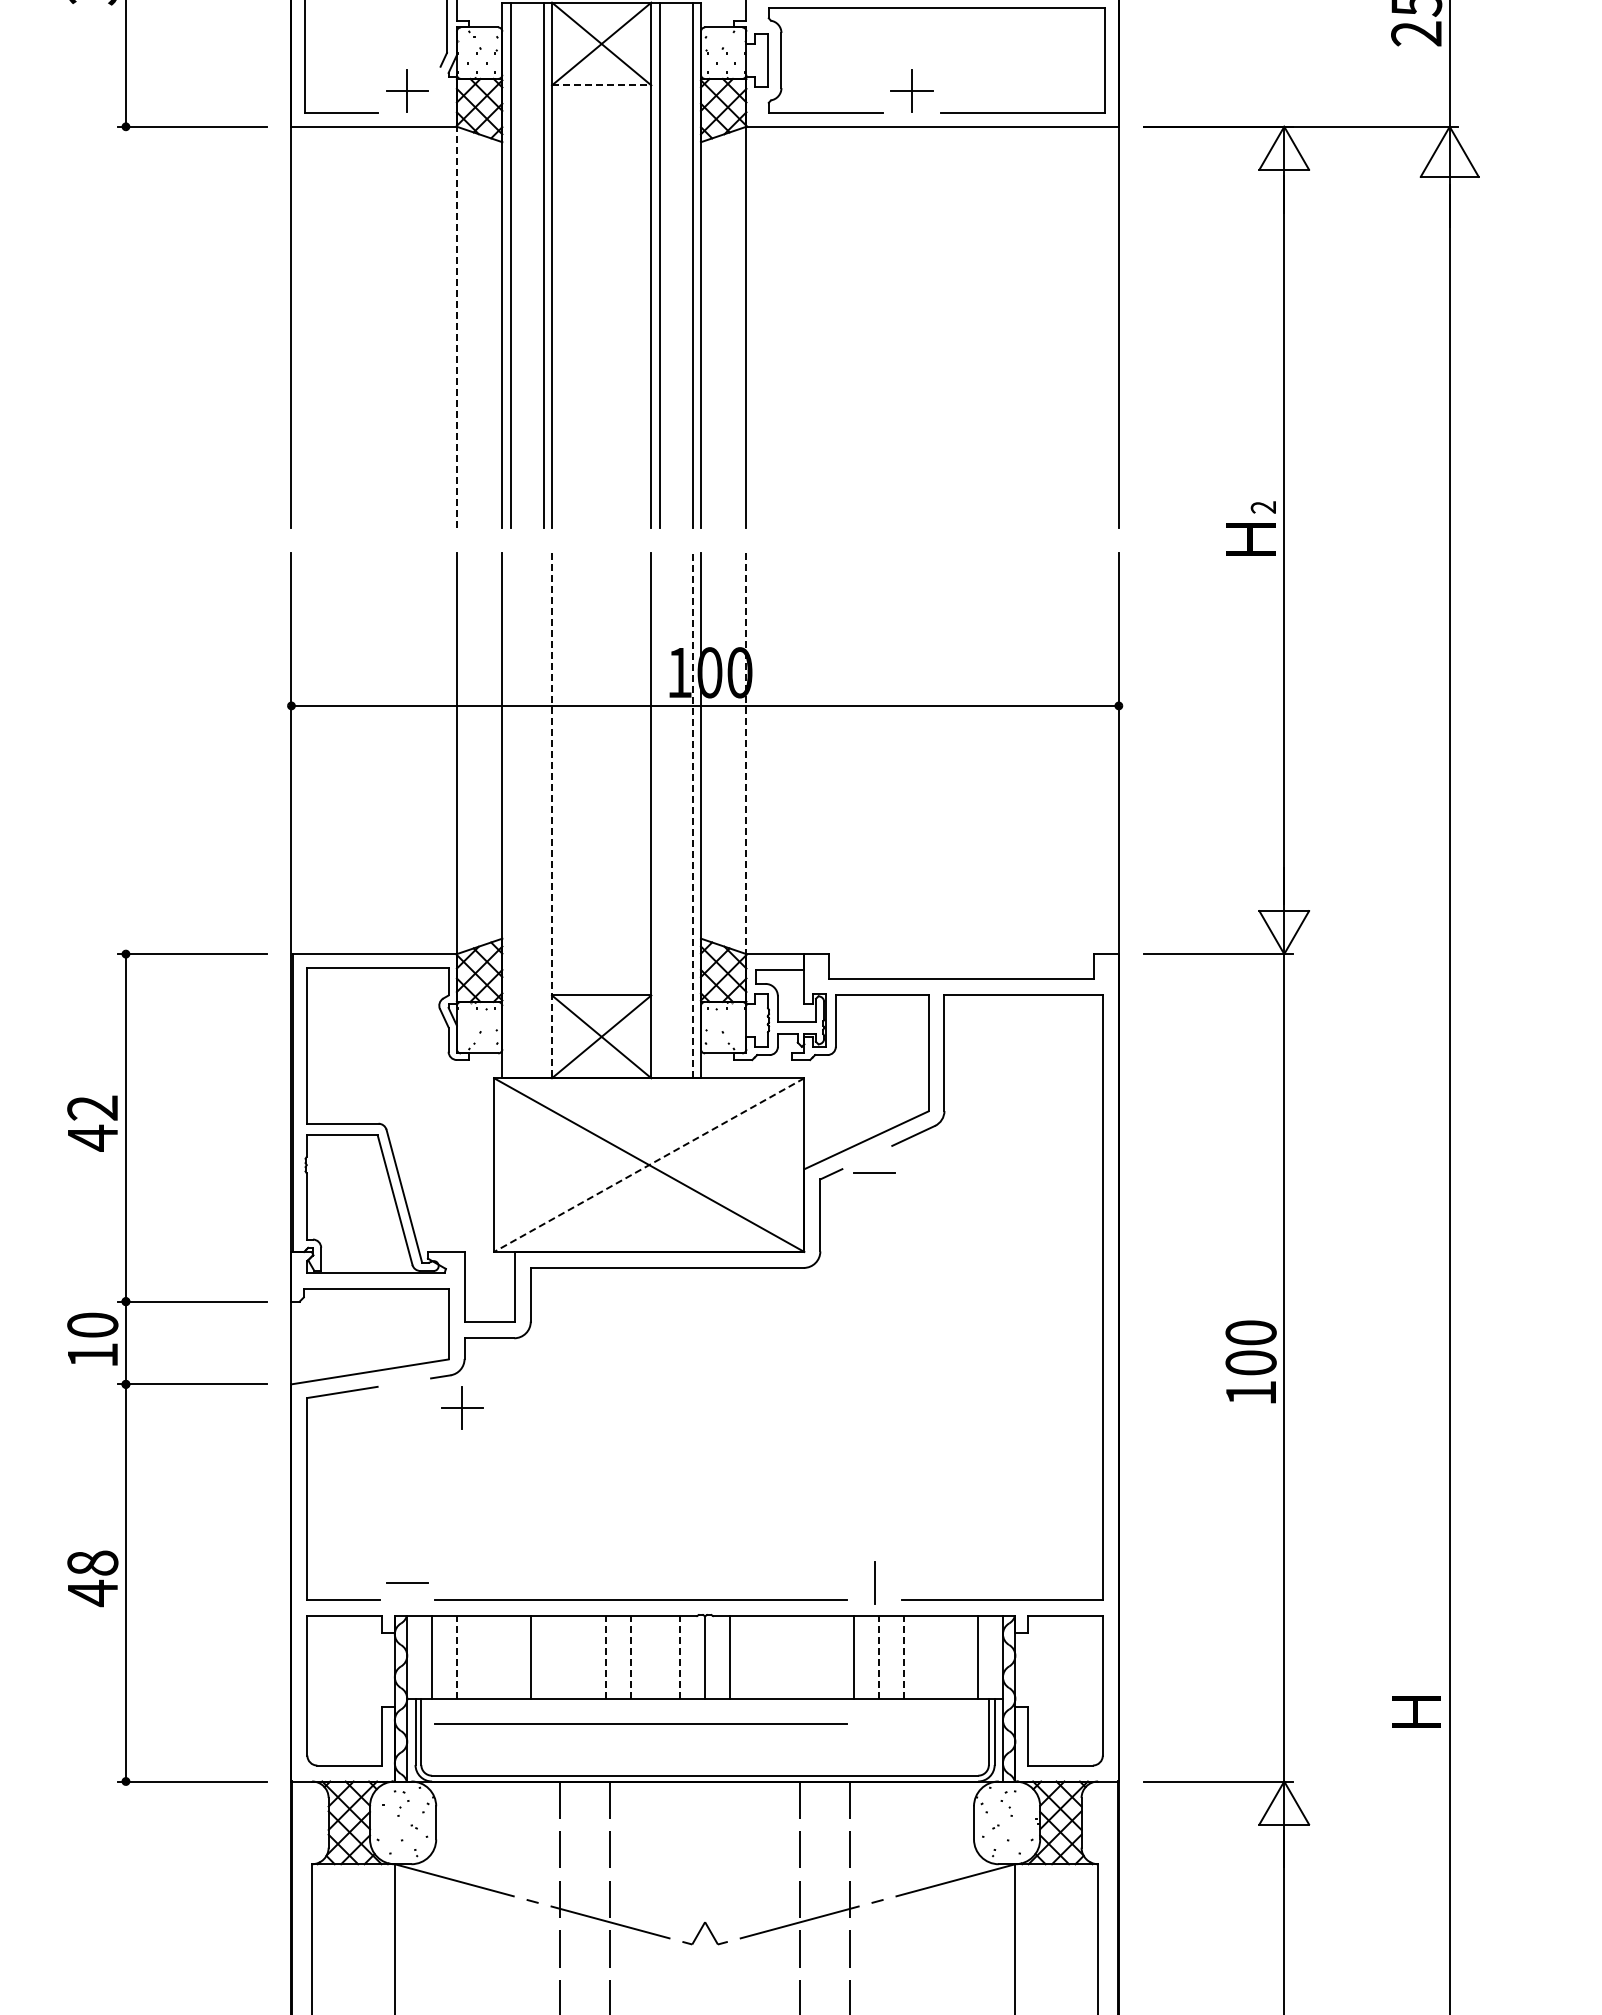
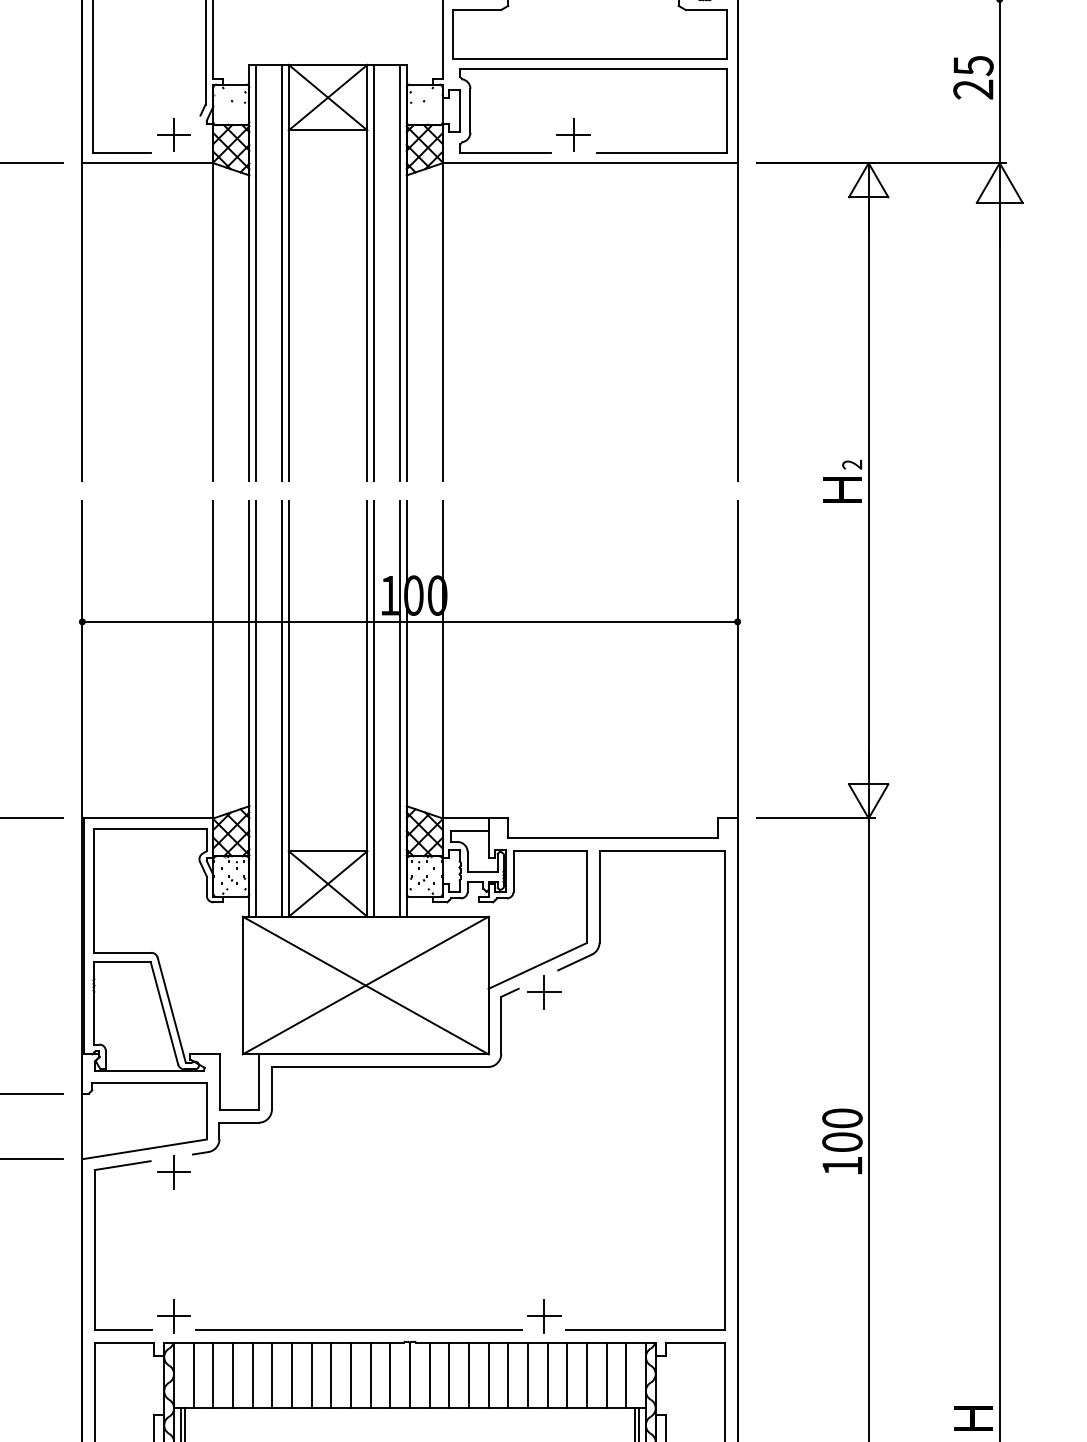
line: (601, 85) -> (327, 130), dashed -> solid
line: (456, 327) -> (213, 322), dashed -> solid
line: (746, 754) -> (442, 660), dashed -> solid
line: (510, 815) -> (255, 708), added
line: (543, 815) -> (281, 708), added
line: (552, 815) -> (289, 708), dashed -> solid
line: (659, 815) -> (373, 708), added
line: (692, 815) -> (399, 708), dashed -> solid
line: (649, 1165) -> (365, 985), dashed -> solid
line: (874, 1173) -> (544, 992), added
part: (462, 1407) -> (174, 1171), moved
line: (407, 1582) -> (174, 1316), added
line: (874, 1582) -> (544, 1316), added
line: (456, 1656) -> (213, 1374), dashed -> solid
line: (605, 1656) -> (331, 1374), dashed -> solid
line: (630, 1656) -> (350, 1374), dashed -> solid
line: (680, 1656) -> (390, 1374), dashed -> solid
line: (878, 1656) -> (547, 1374), dashed -> solid
line: (903, 1656) -> (567, 1374), dashed -> solid
line: (481, 1657) -> (232, 1375), added
line: (506, 1657) -> (252, 1375), added
line: (556, 1657) -> (292, 1375), added
line: (581, 1657) -> (312, 1375), added
line: (655, 1657) -> (370, 1375), added
line: (754, 1657) -> (449, 1375), added
line: (779, 1657) -> (468, 1375), added
line: (804, 1657) -> (488, 1375), added
line: (829, 1657) -> (508, 1375), added
line: (928, 1657) -> (586, 1375), added
line: (953, 1657) -> (606, 1375), added
line: (640, 1723) -> (358, 1427), removed

